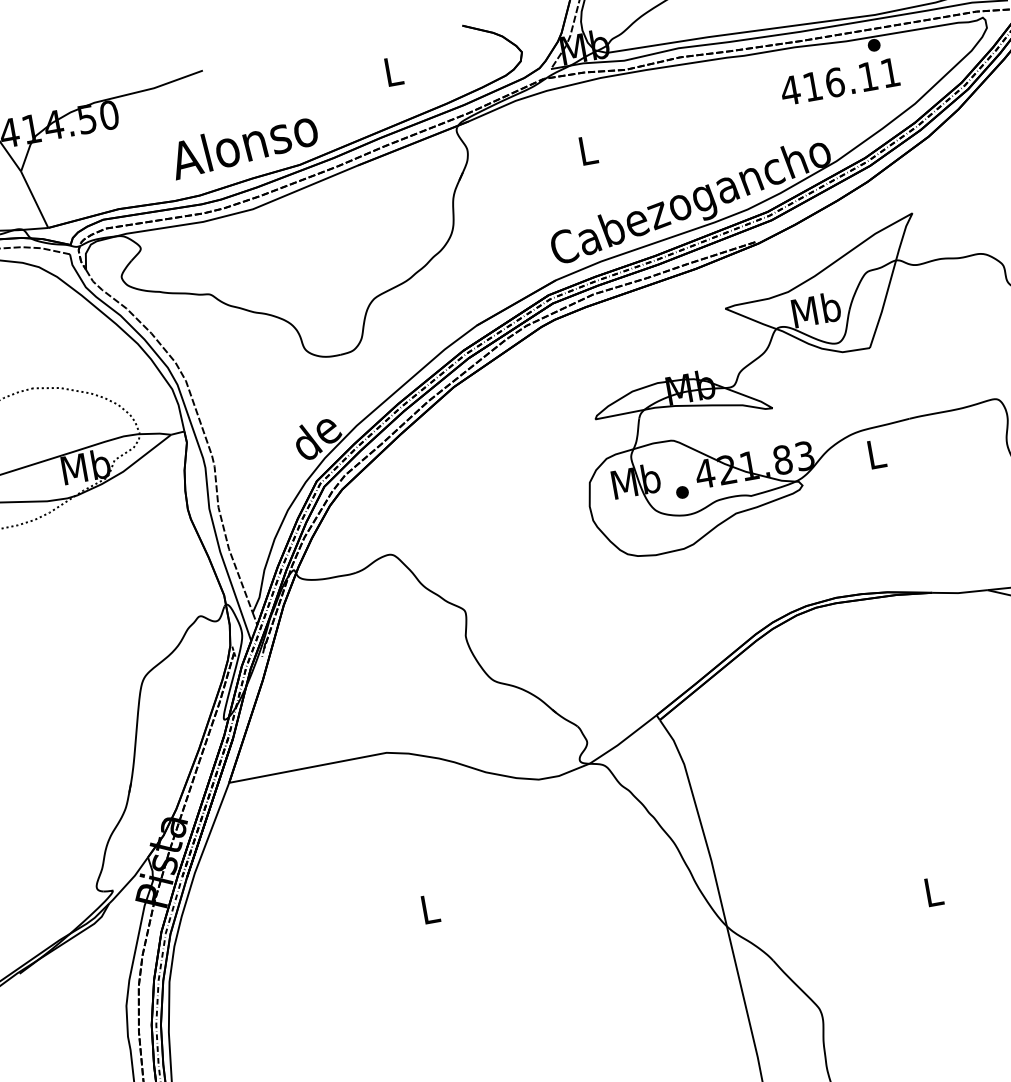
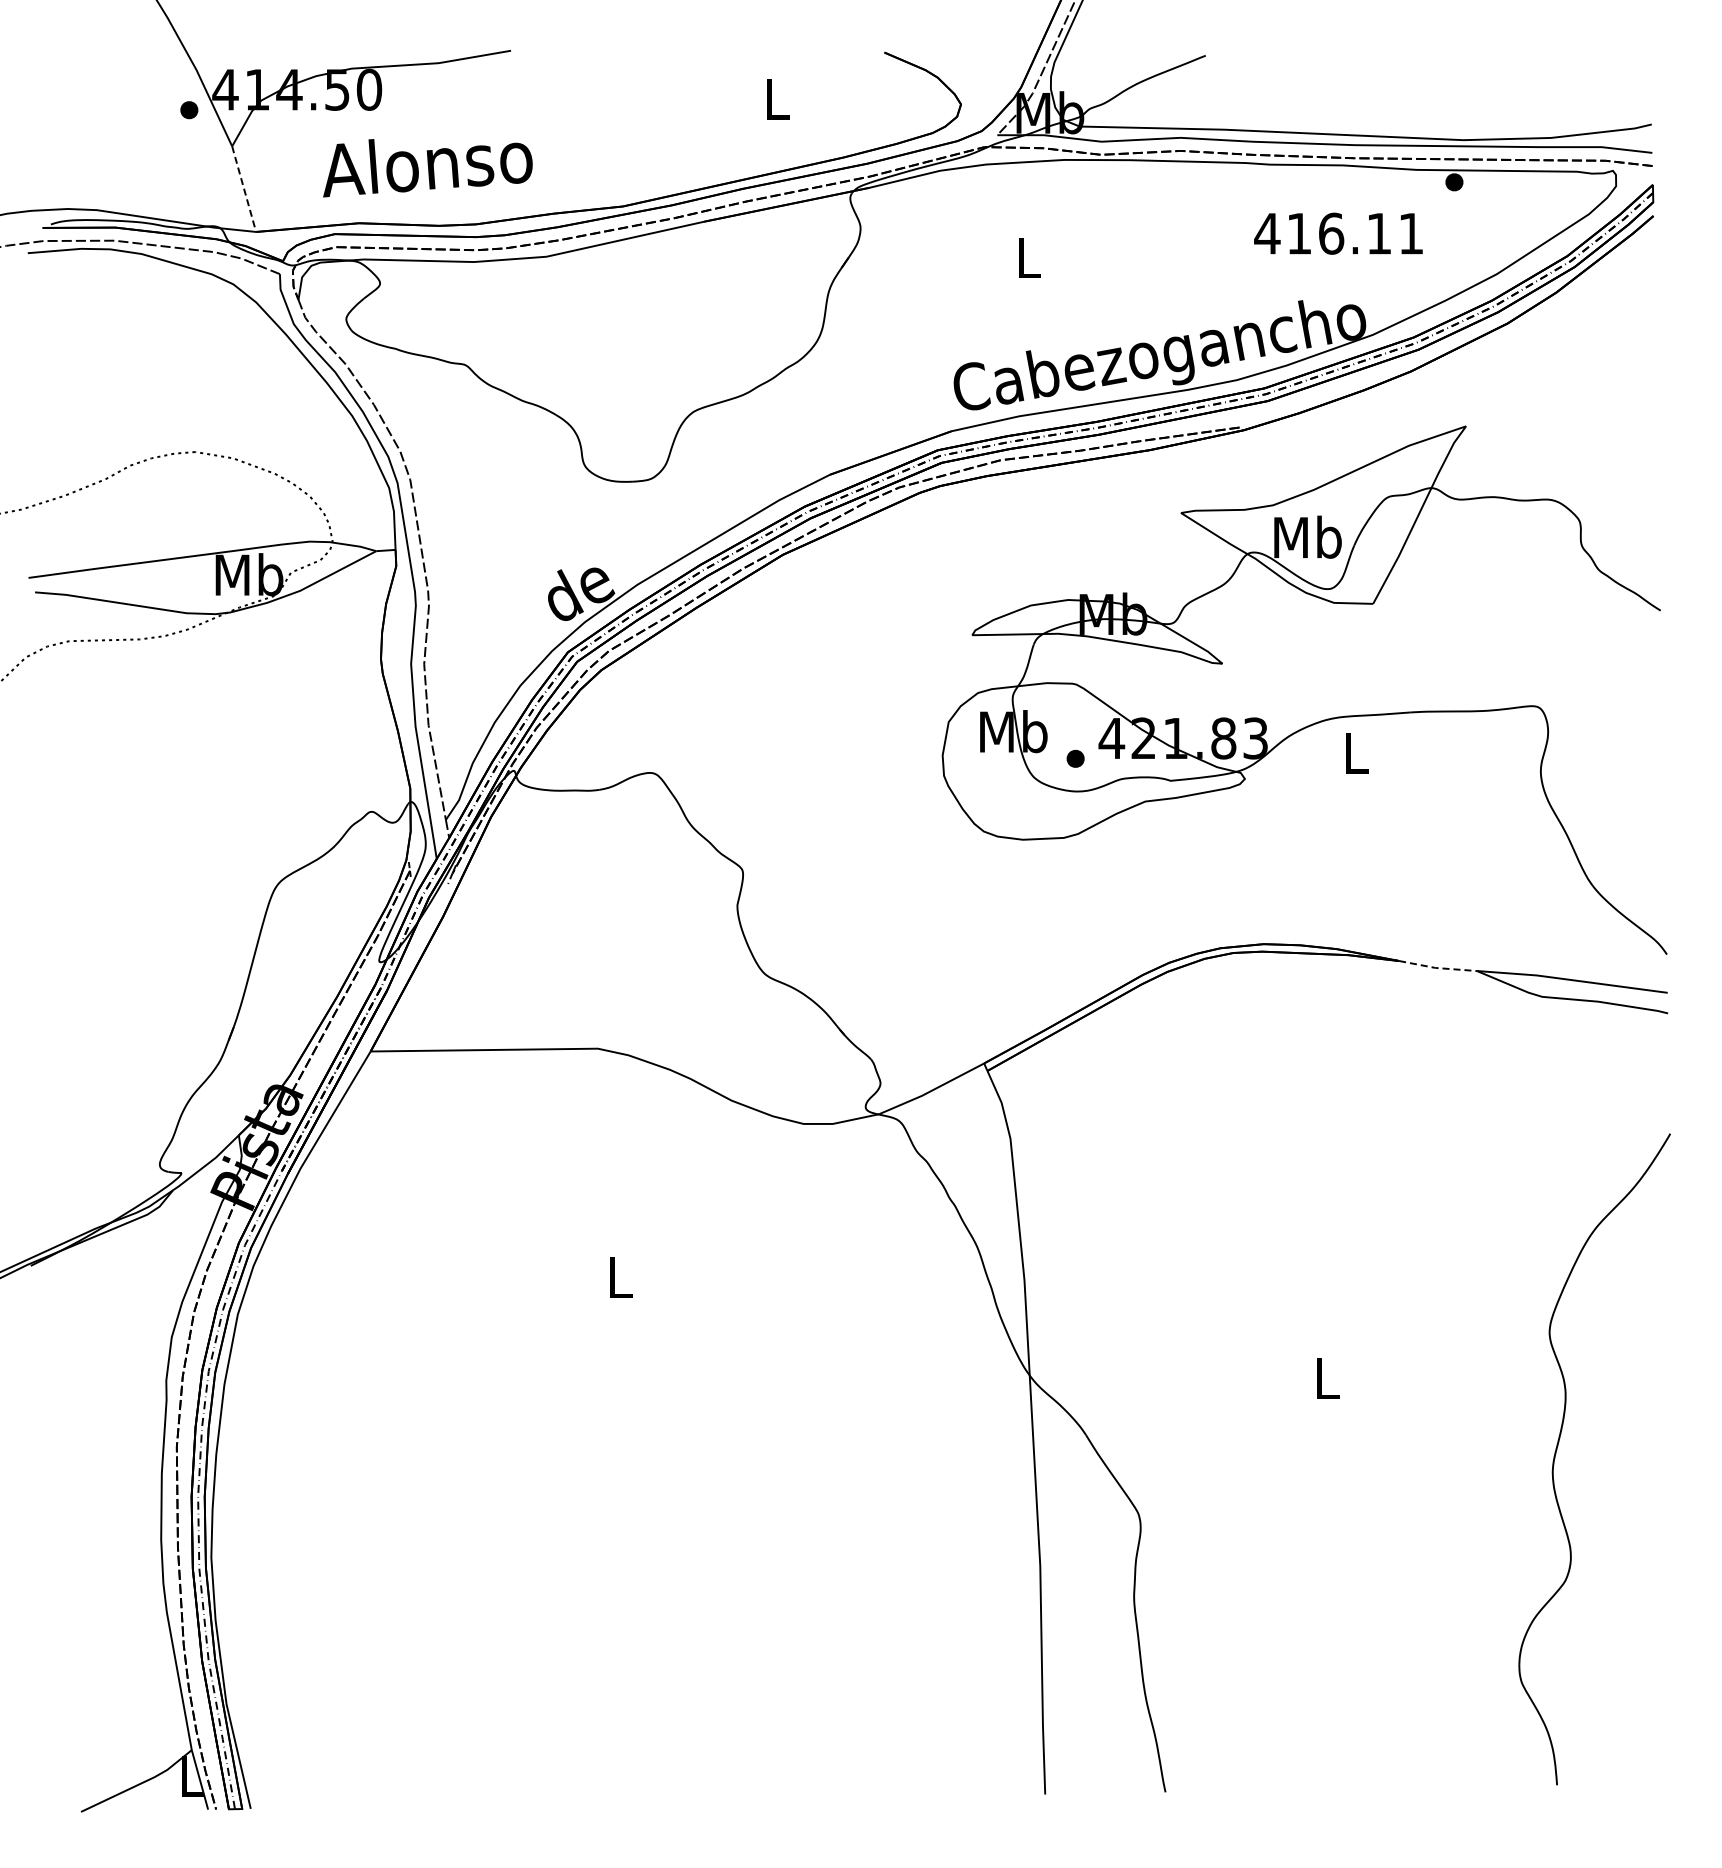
text: (839, 81) -> (1338, 233), moved
text: (244, 147) -> (427, 168), moved
line: (34, 199) -> (244, 189), solid -> dashed
line: (959, 593) -> (1437, 968), solid -> dashed

